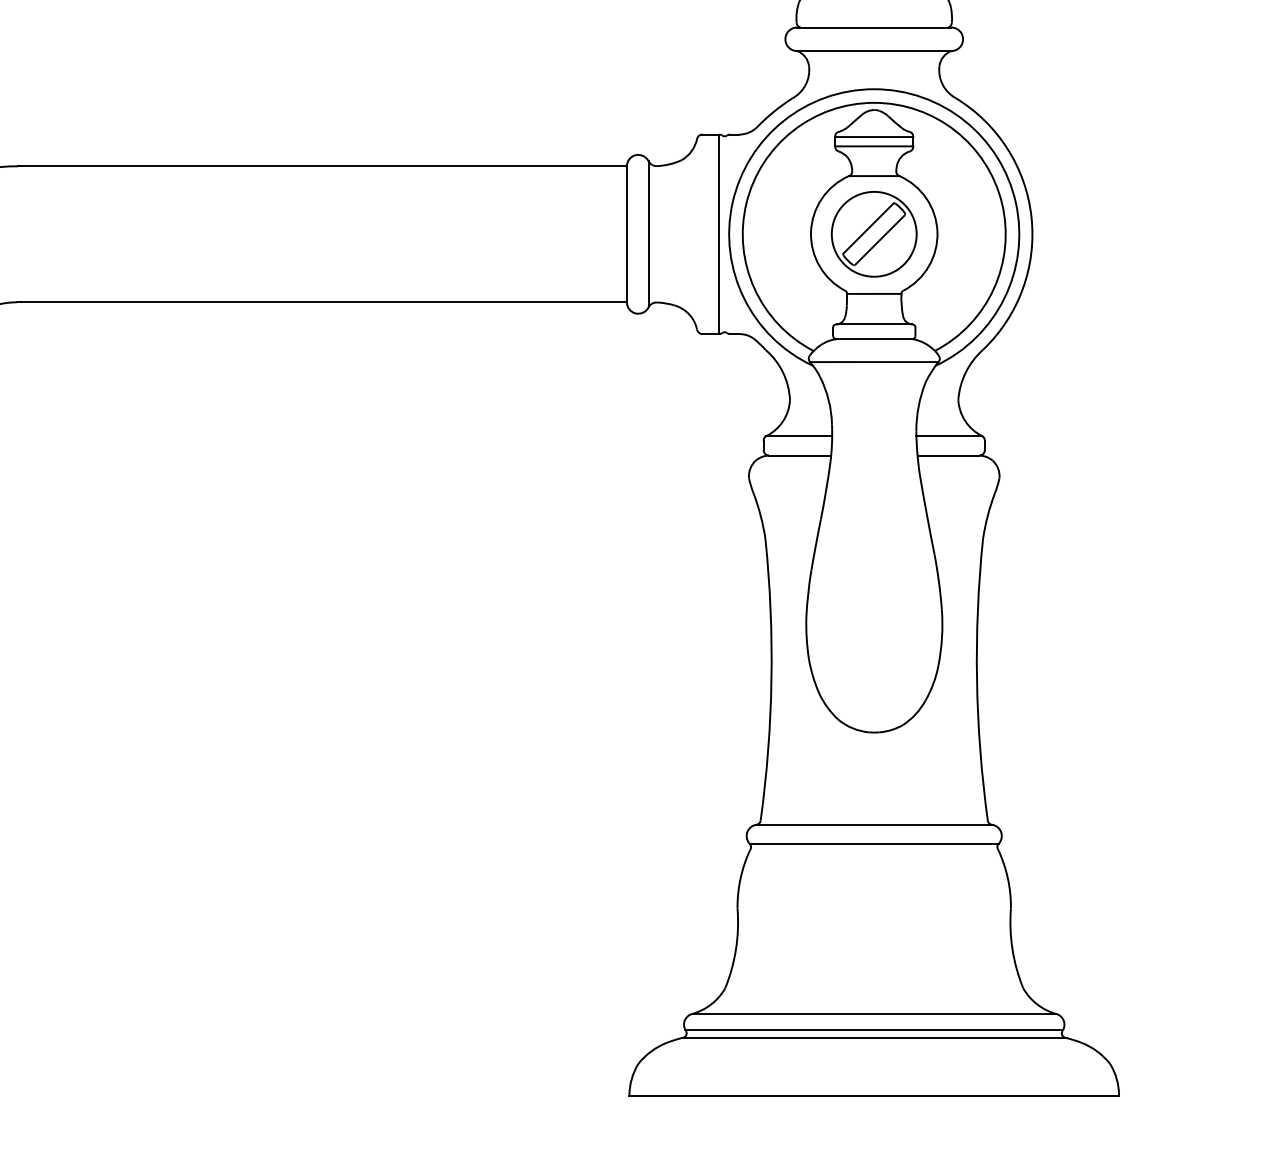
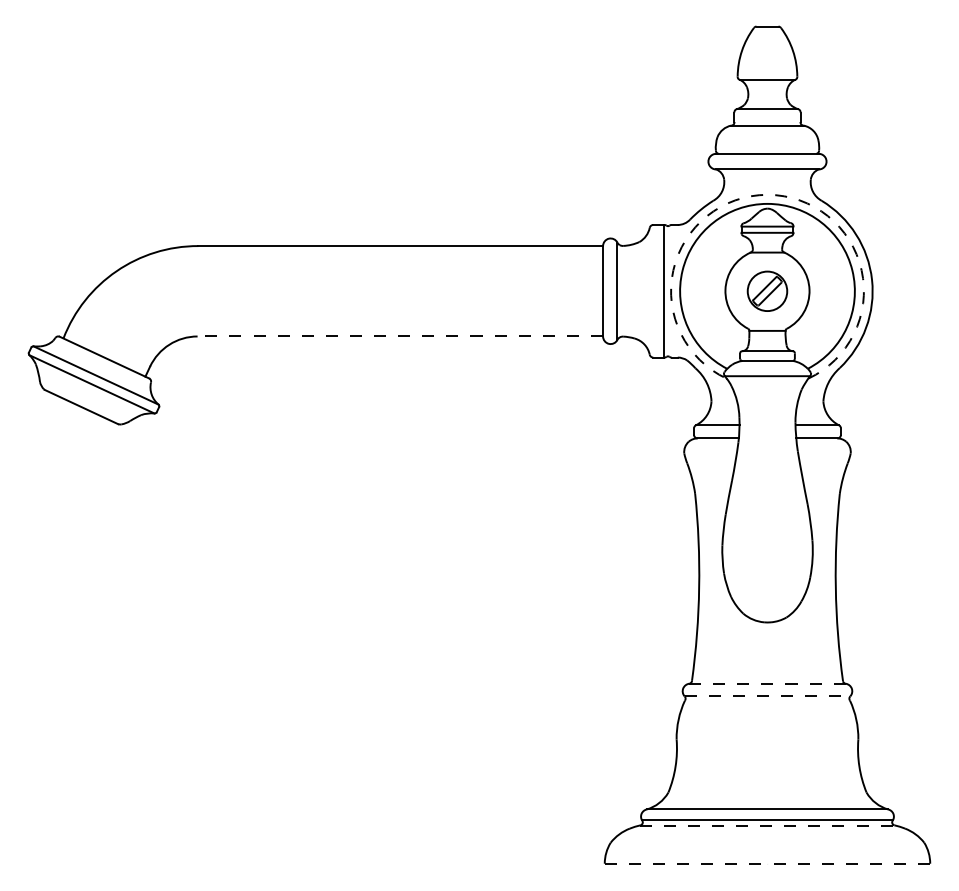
arc: (874, 88) -> (767, 194), solid -> dashed
part: (874, 234) -> (767, 291), size x0.7
line: (322, 302) -> (400, 336), solid -> dashed
line: (874, 824) -> (767, 683), solid -> dashed
line: (874, 843) -> (767, 696), solid -> dashed
line: (874, 1037) -> (767, 825), solid -> dashed
line: (874, 1095) -> (767, 863), solid -> dashed

